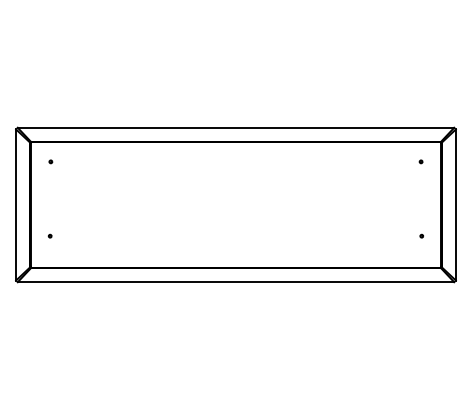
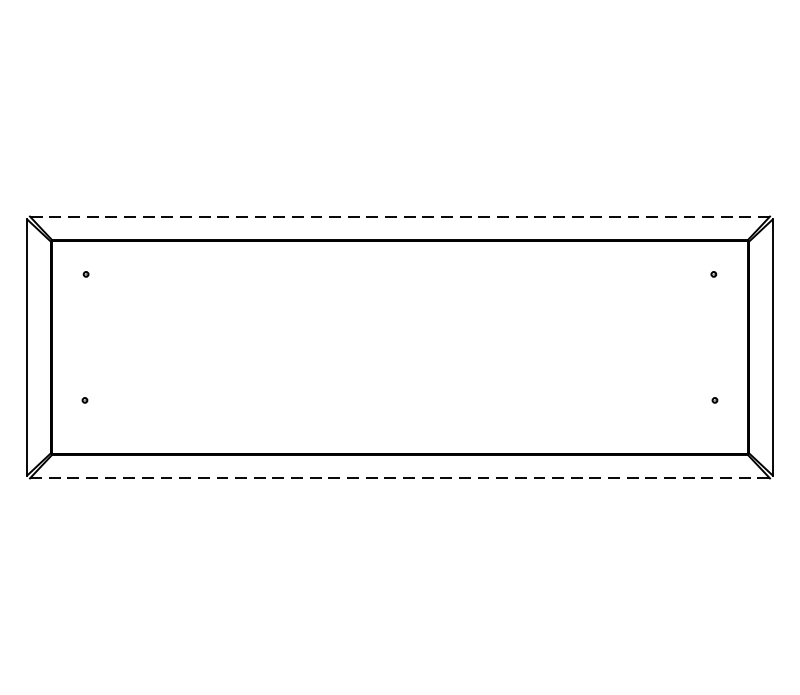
line: (235, 127) -> (399, 216), solid -> dashed
line: (236, 282) -> (400, 478), solid -> dashed

